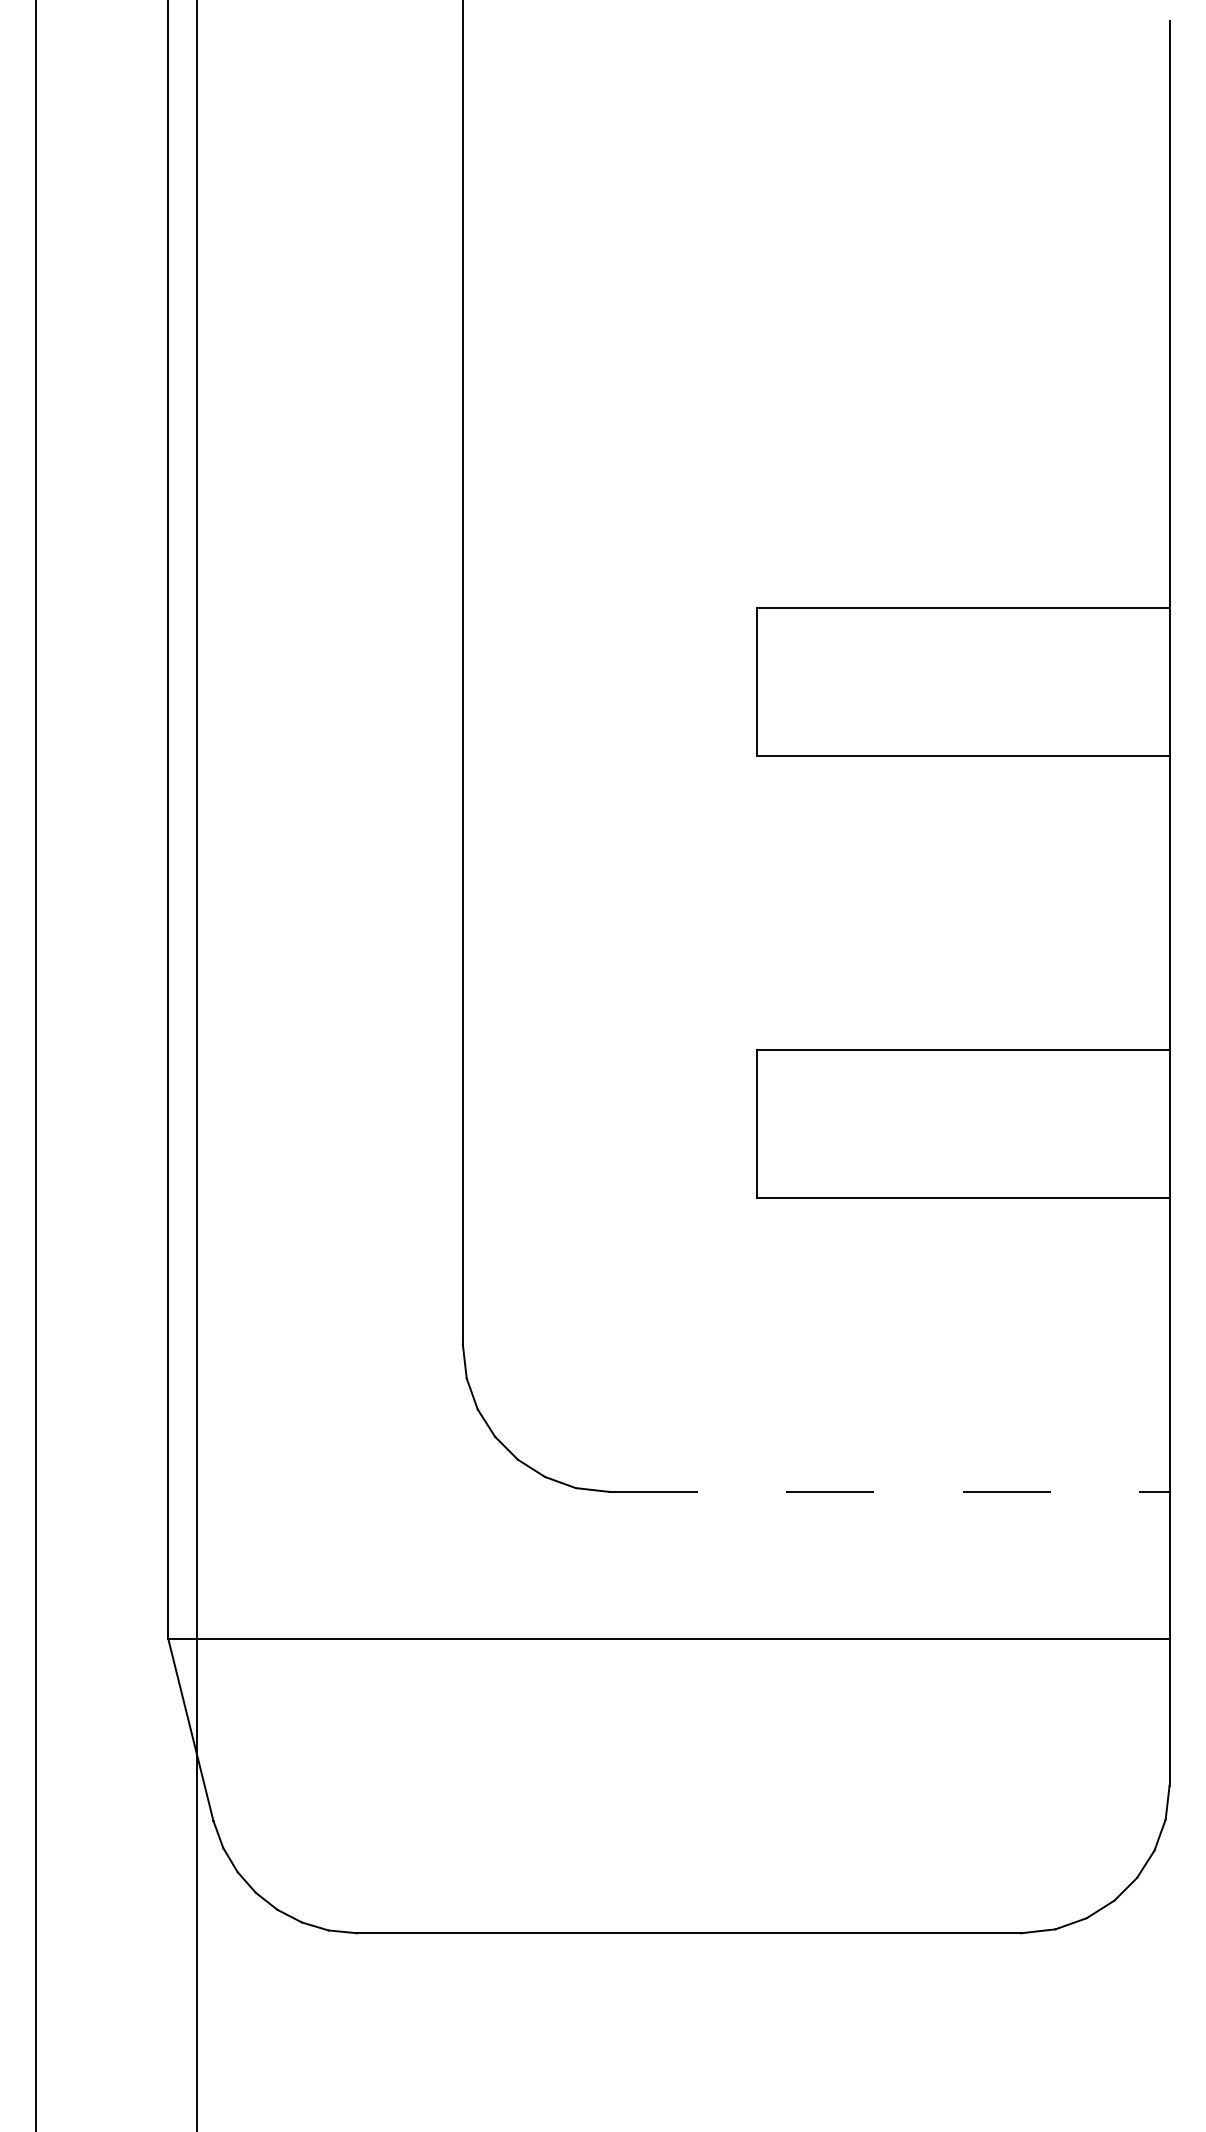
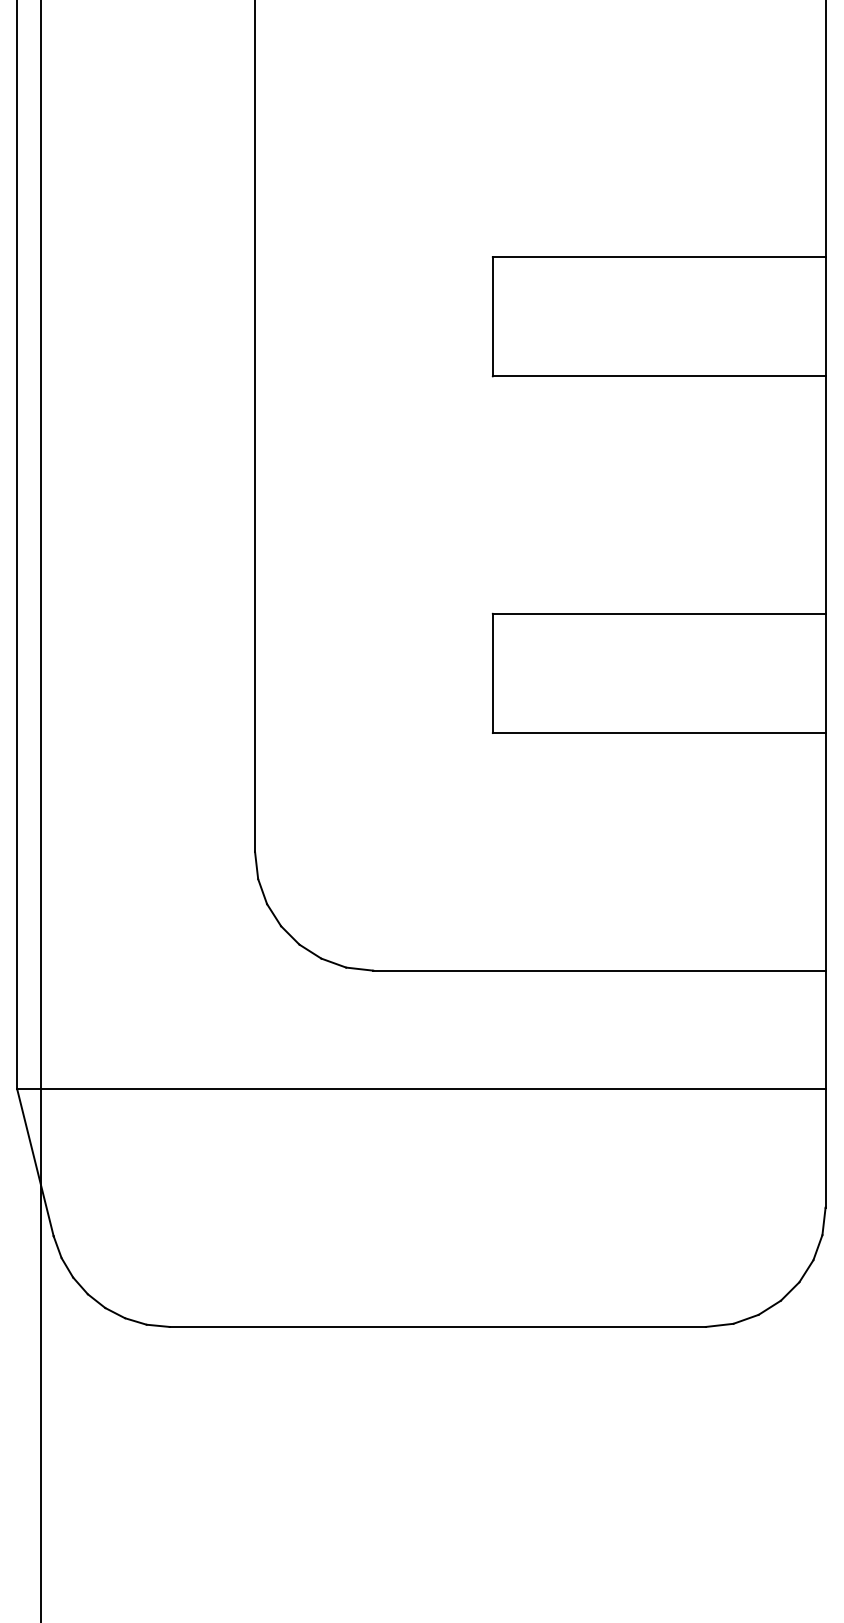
line: (889, 1491) -> (599, 970), dashed -> solid

